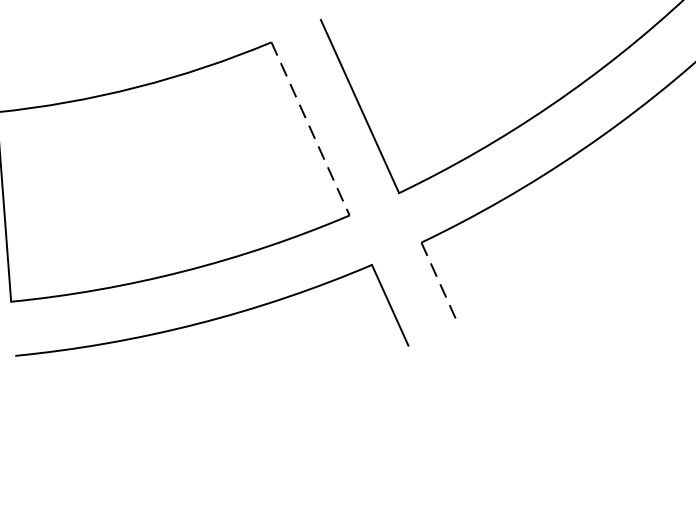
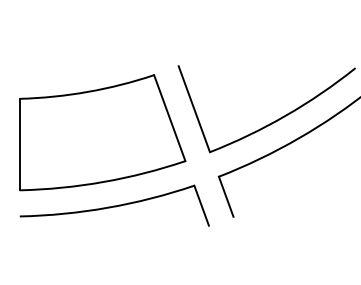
line: (310, 129) -> (169, 118), dashed -> solid
line: (440, 284) -> (226, 197), dashed -> solid

